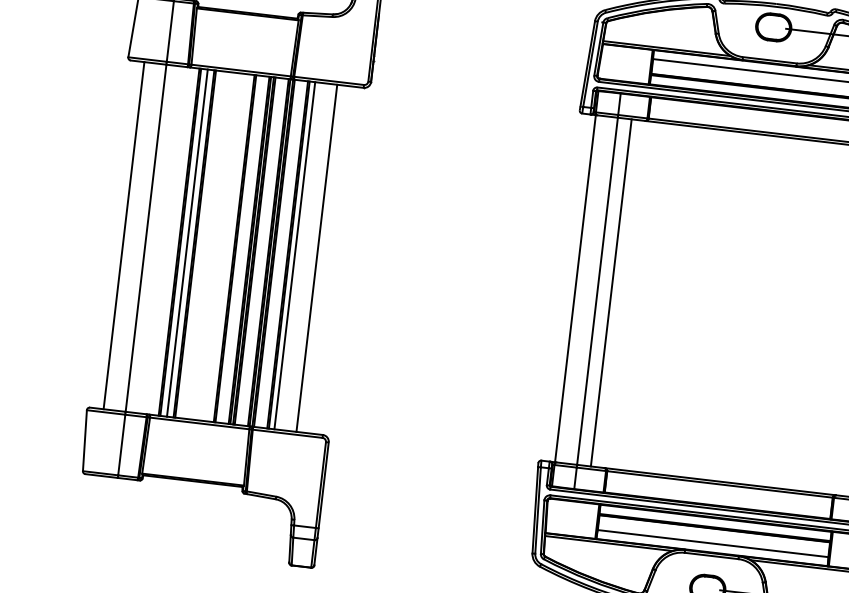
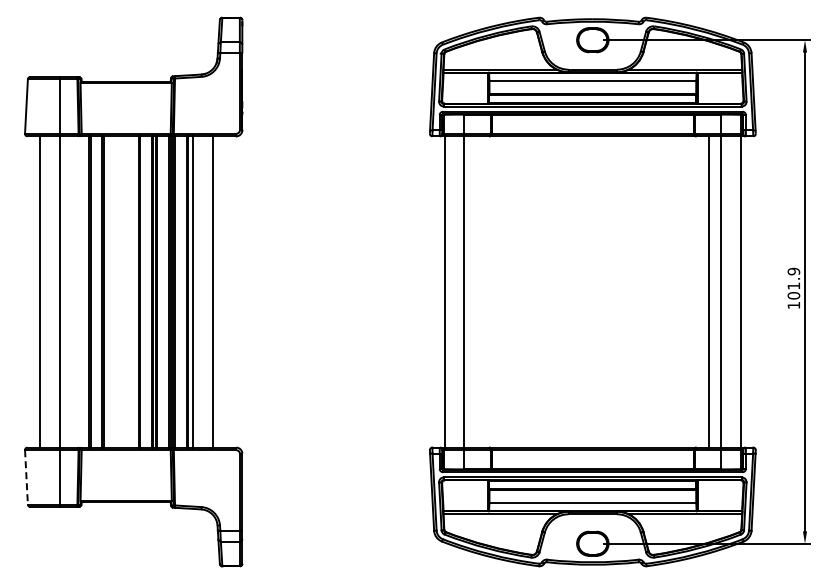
line: (187, 242) -> (96, 291), removed
line: (611, 292) -> (476, 291), removed
line: (84, 440) -> (26, 477), solid -> dashed

